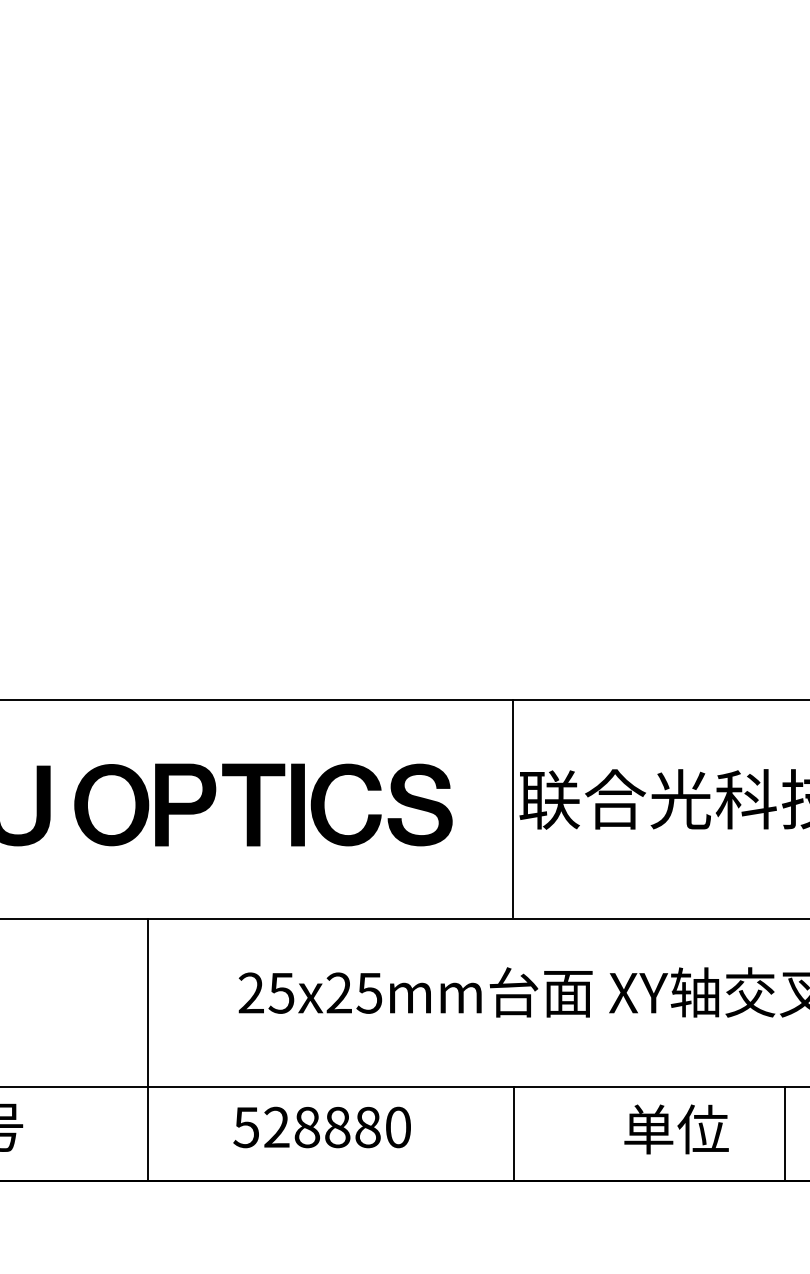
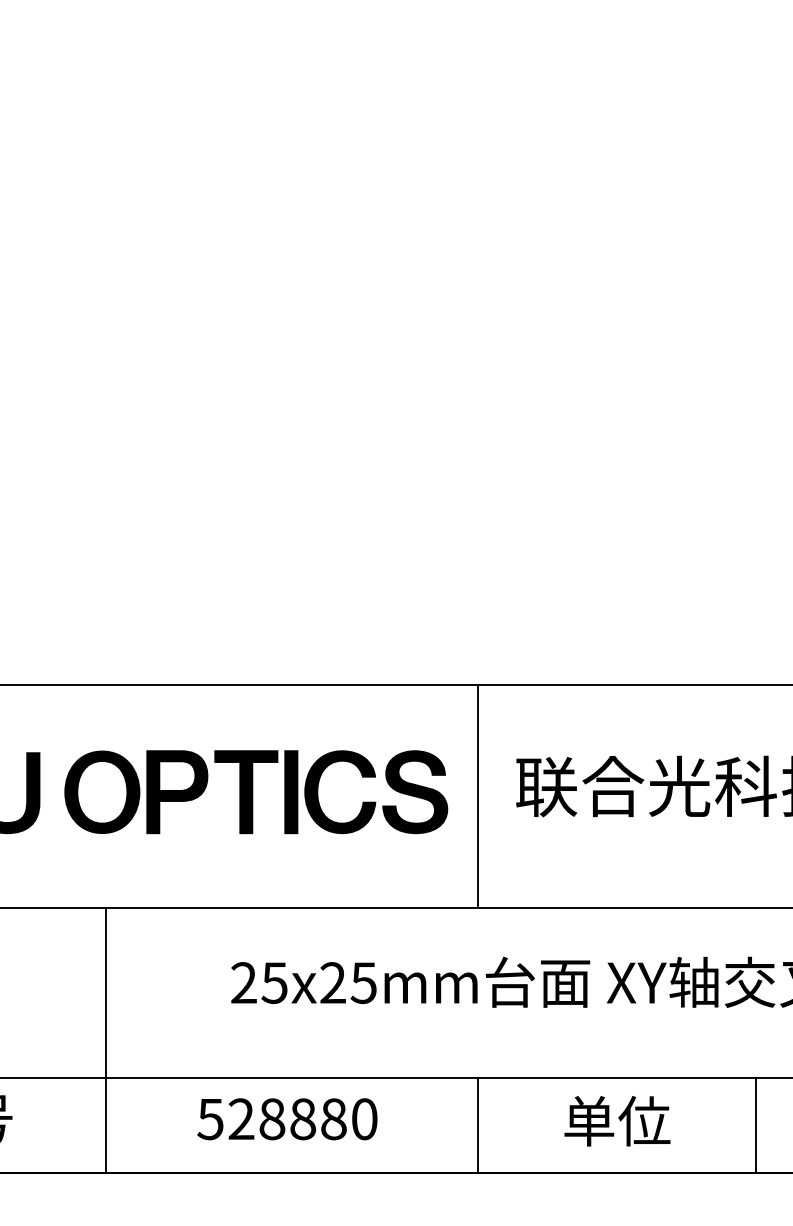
line: (512, 808) -> (477, 795), moved
line: (148, 1049) -> (106, 1040), moved
text: (321, 1127) -> (286, 1119), moved
text: (676, 1129) -> (617, 1121), moved
line: (513, 1133) -> (477, 1125), moved
line: (785, 1133) -> (756, 1125), moved

